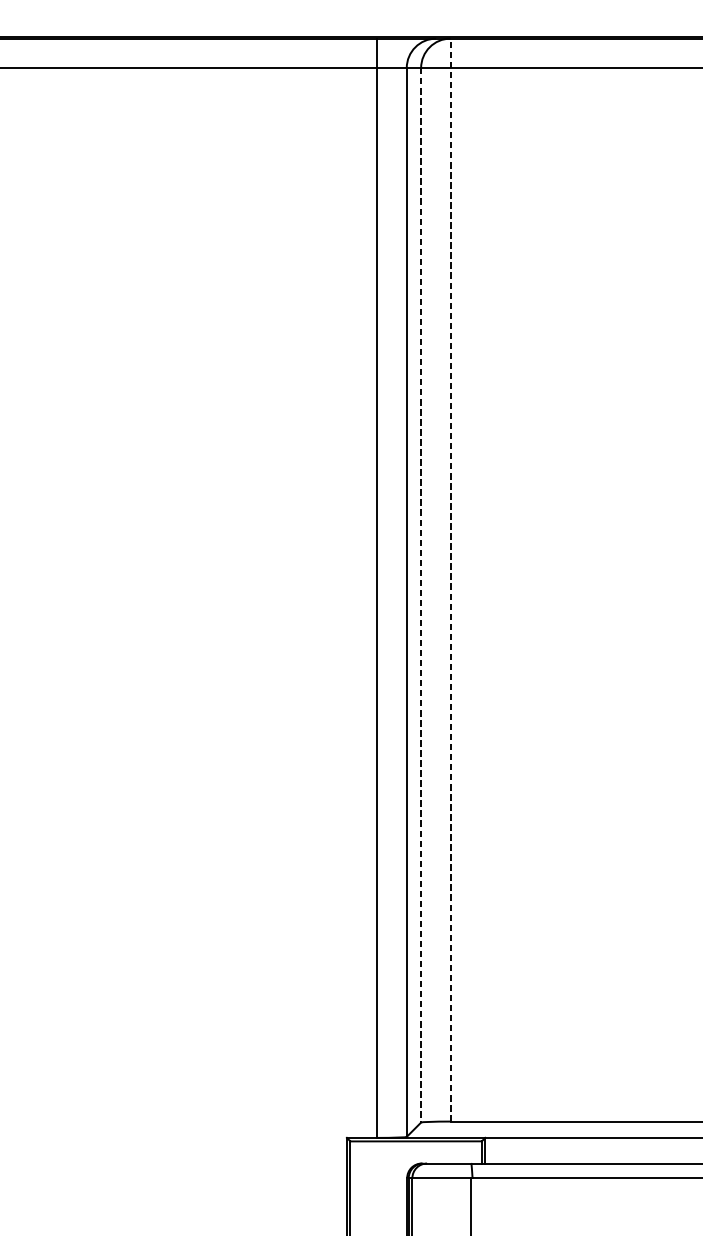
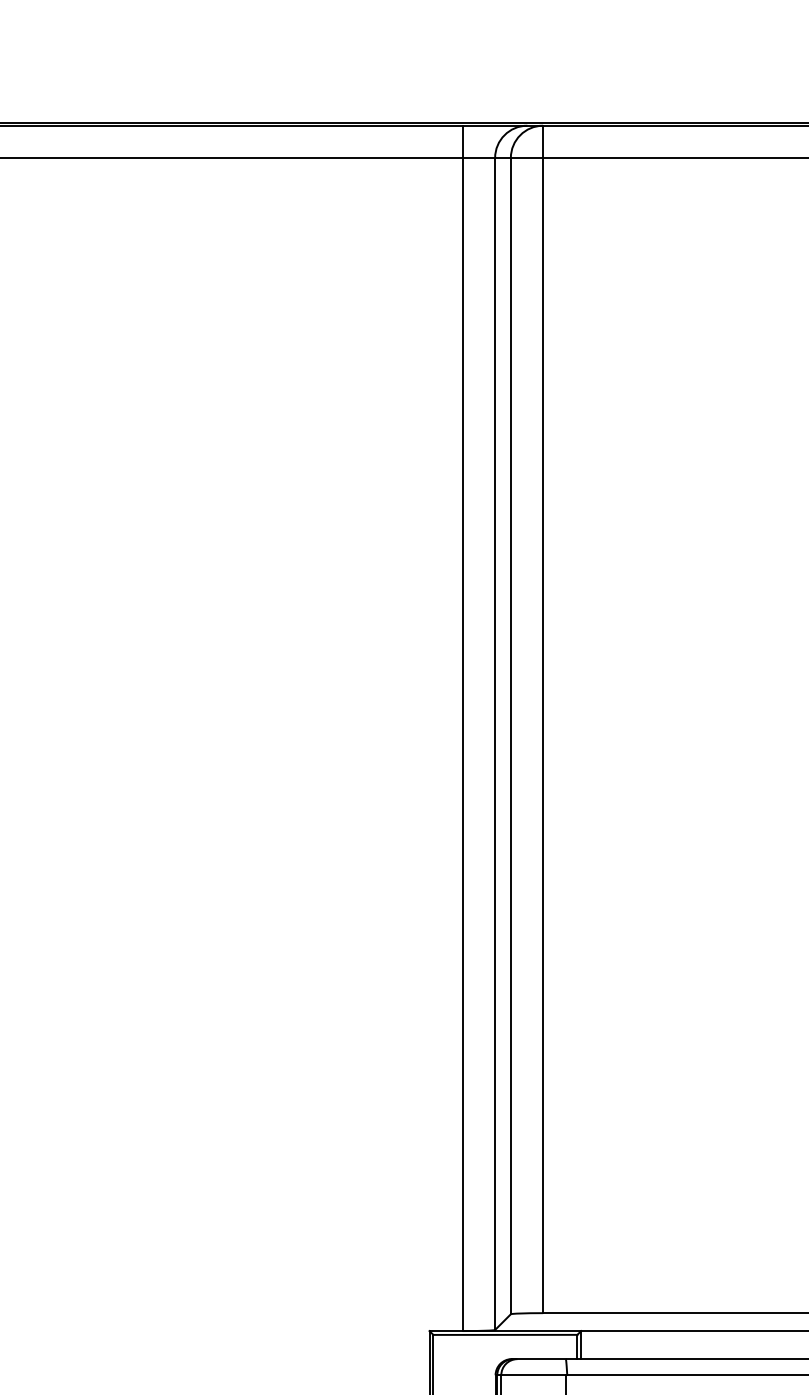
line: (450, 580) -> (543, 719), dashed -> solid
line: (420, 595) -> (510, 736), dashed -> solid

